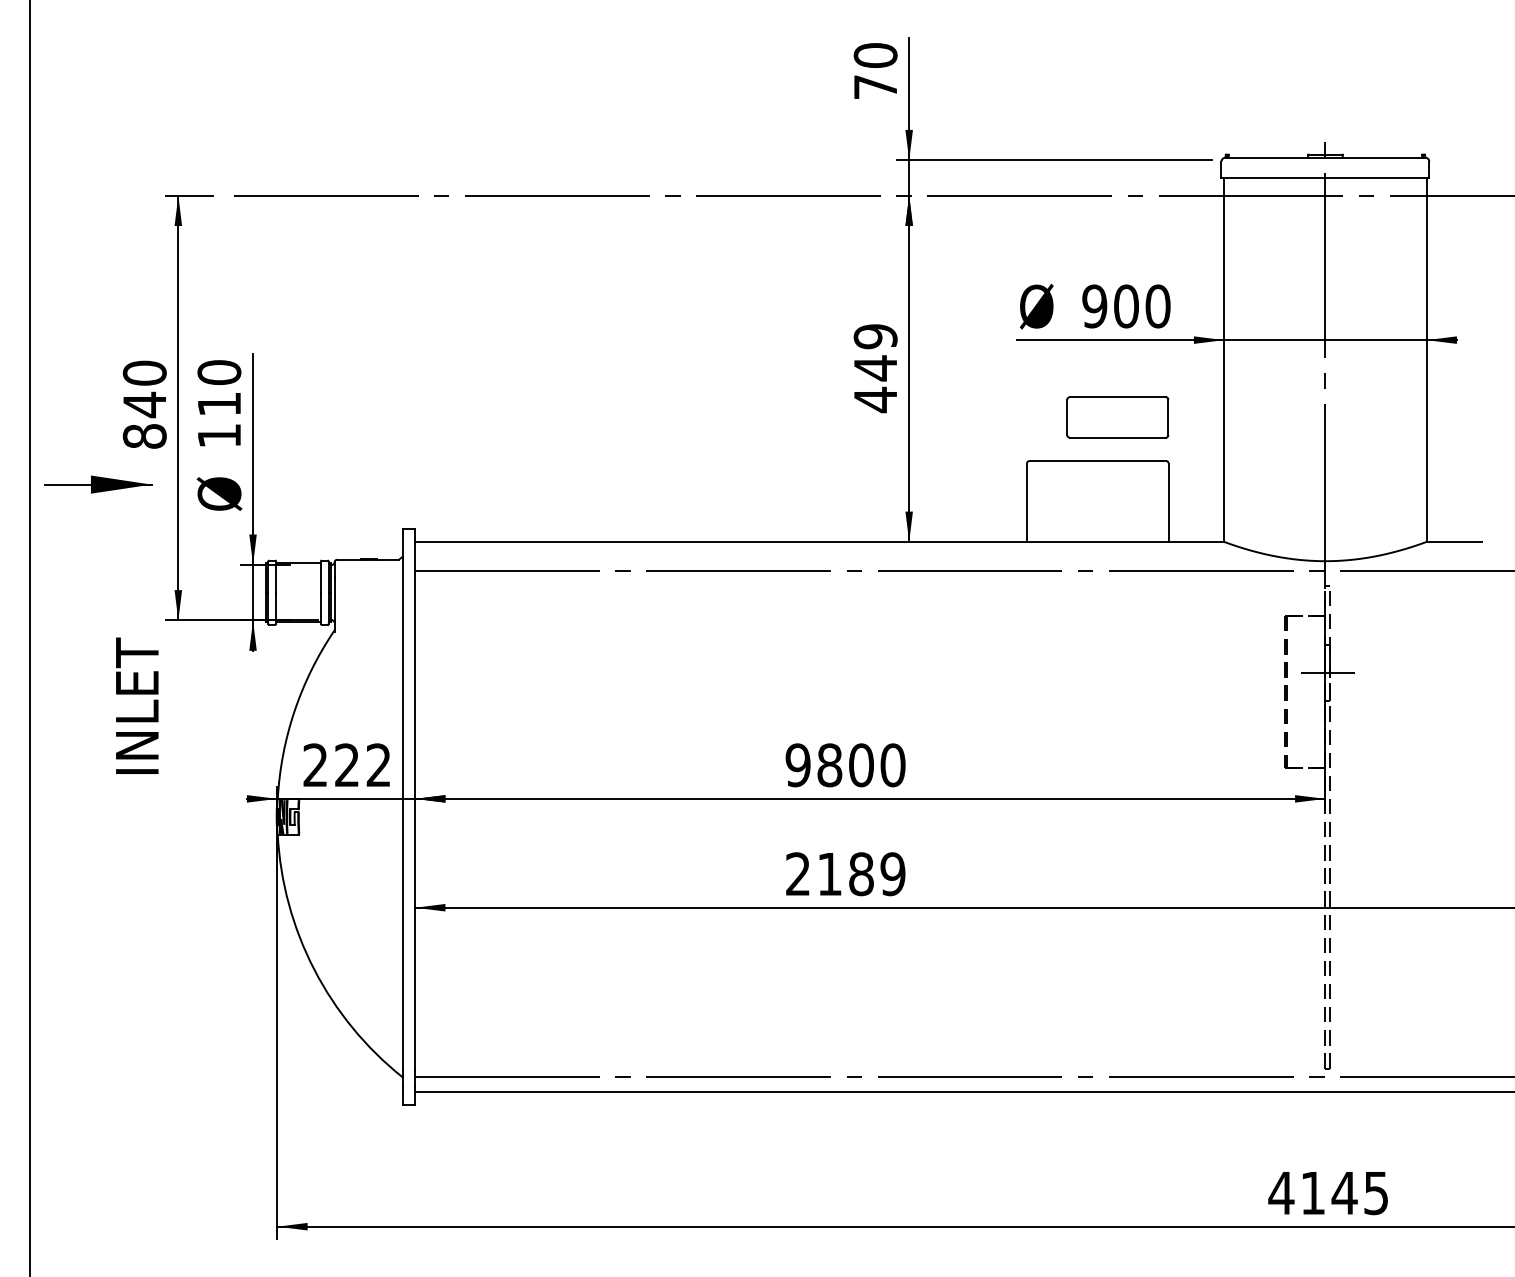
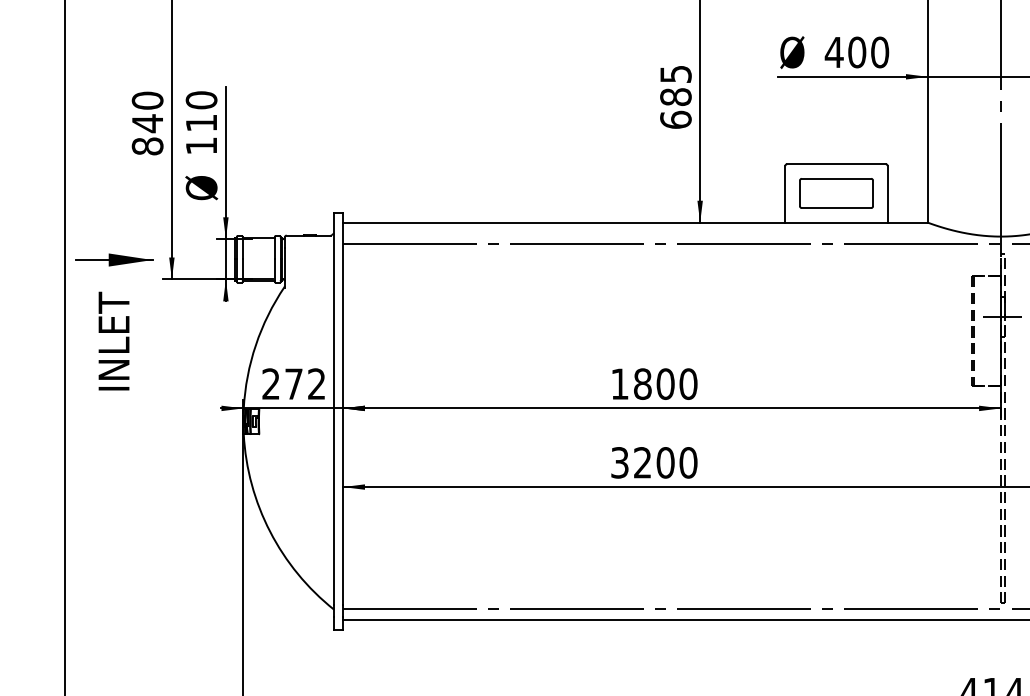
text: (1094, 306) -> (834, 52), 900 -> 400
text: (875, 368) -> (675, 97), 449 -> 685
part: (1117, 417) -> (836, 193), moved
part: (98, 484) -> (114, 259), moved
text: (137, 705) -> (114, 340), moved
text: (346, 764) -> (293, 383), 222 -> 272
text: (797, 765) -> (619, 384), 9800 -> 1800
text: (845, 874) -> (654, 463), 2189 -> 3200

